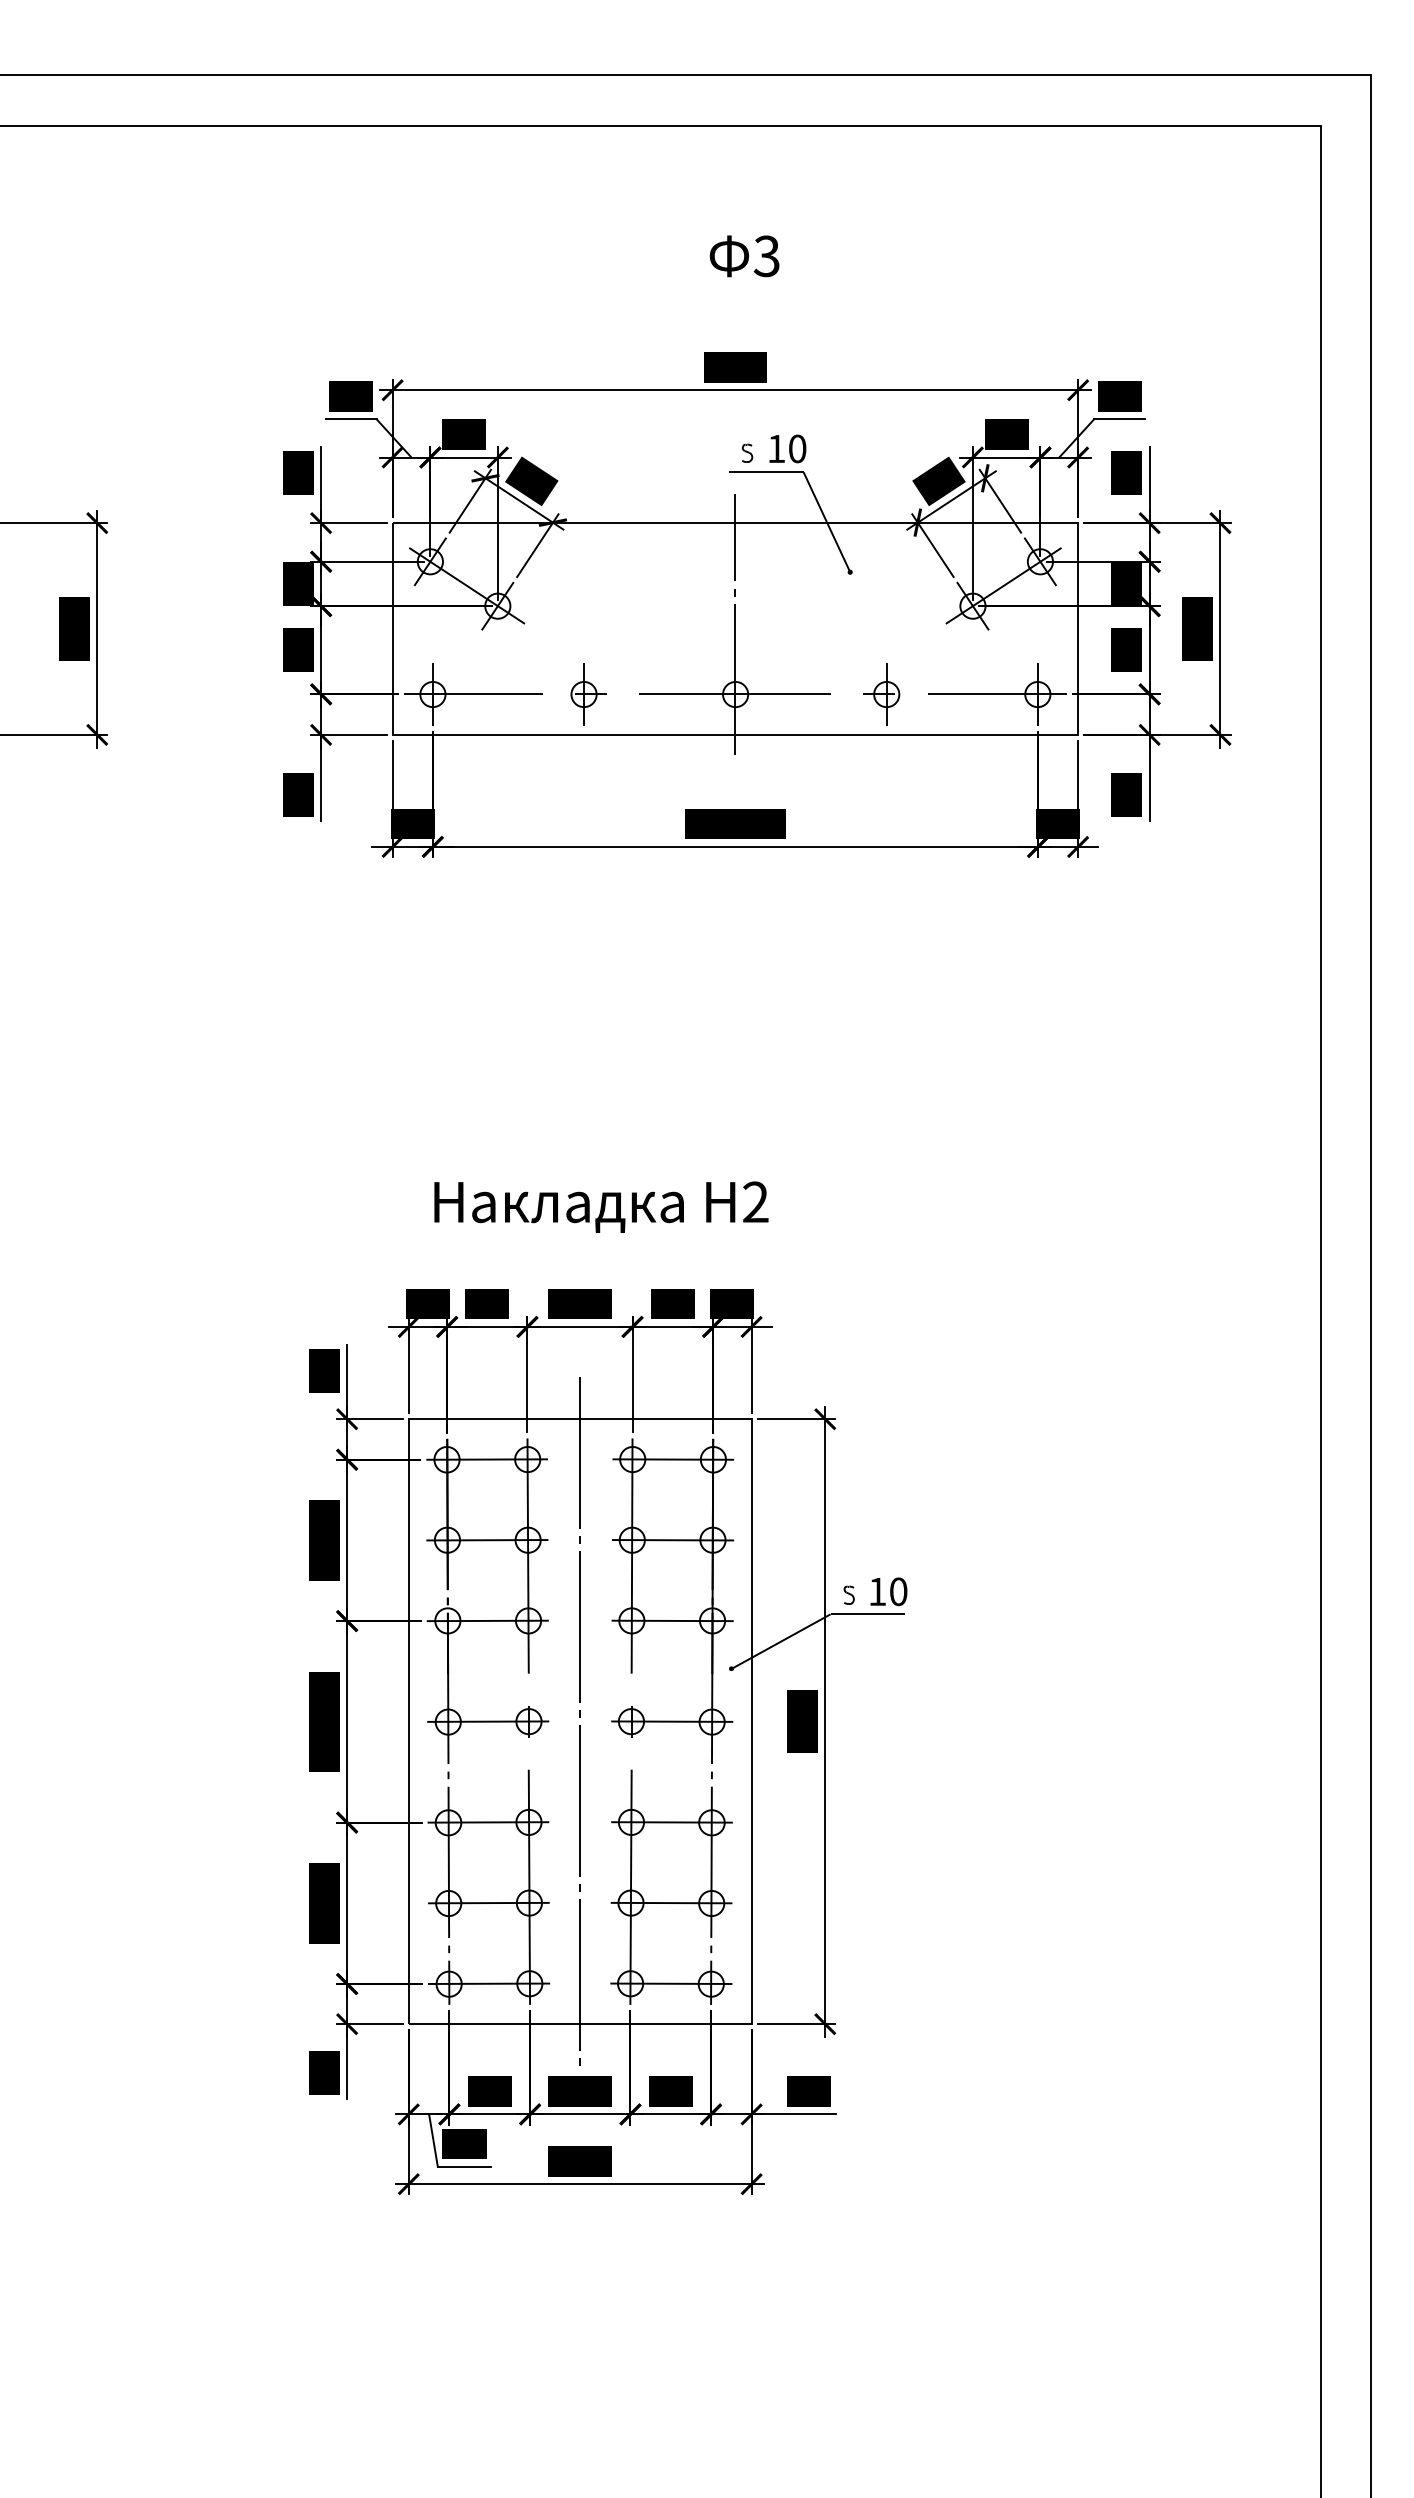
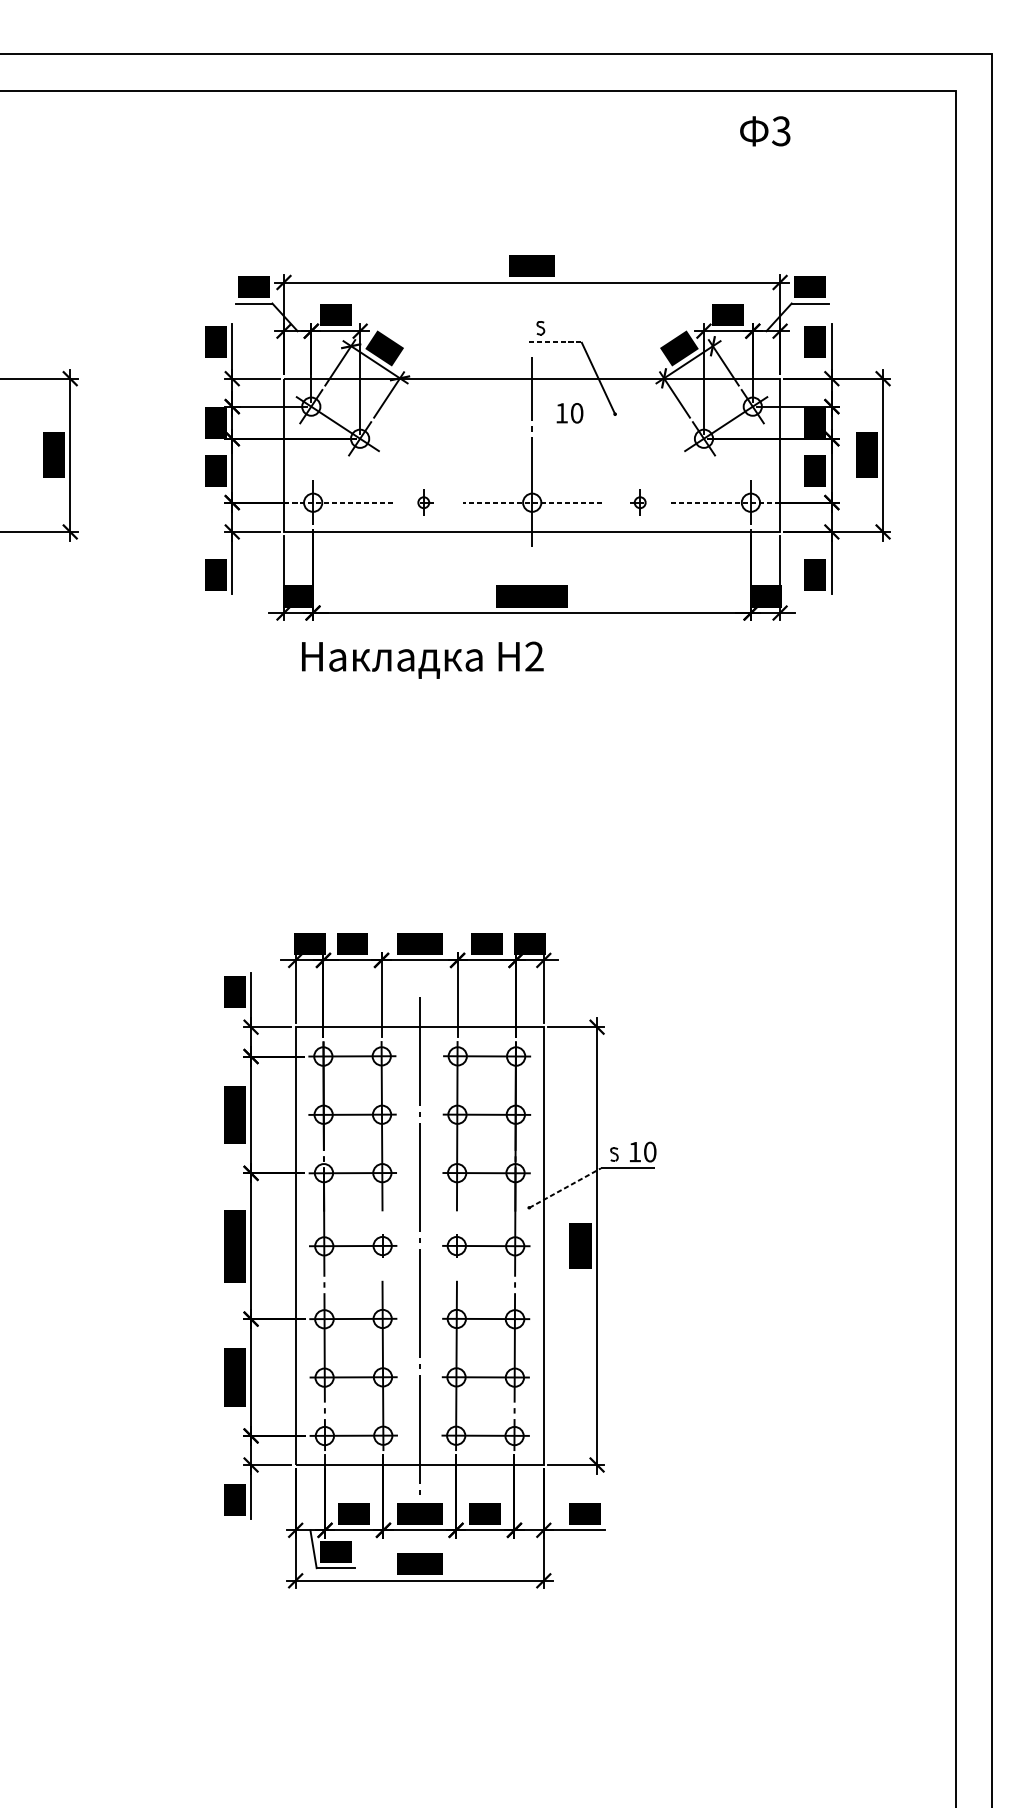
text: (744, 256) -> (765, 131), moved
text: (787, 448) -> (569, 412), moved
line: (765, 472) -> (553, 342), solid -> dashed
line: (473, 694) -> (342, 502), solid -> dashed
part: (588, 694) -> (425, 502), size x0.6
line: (734, 694) -> (531, 502), solid -> dashed
part: (881, 694) -> (637, 502), size x0.6
line: (997, 694) -> (721, 502), solid -> dashed
text: (601, 1206) -> (422, 659), moved
line: (781, 1641) -> (565, 1188), solid -> dashed

